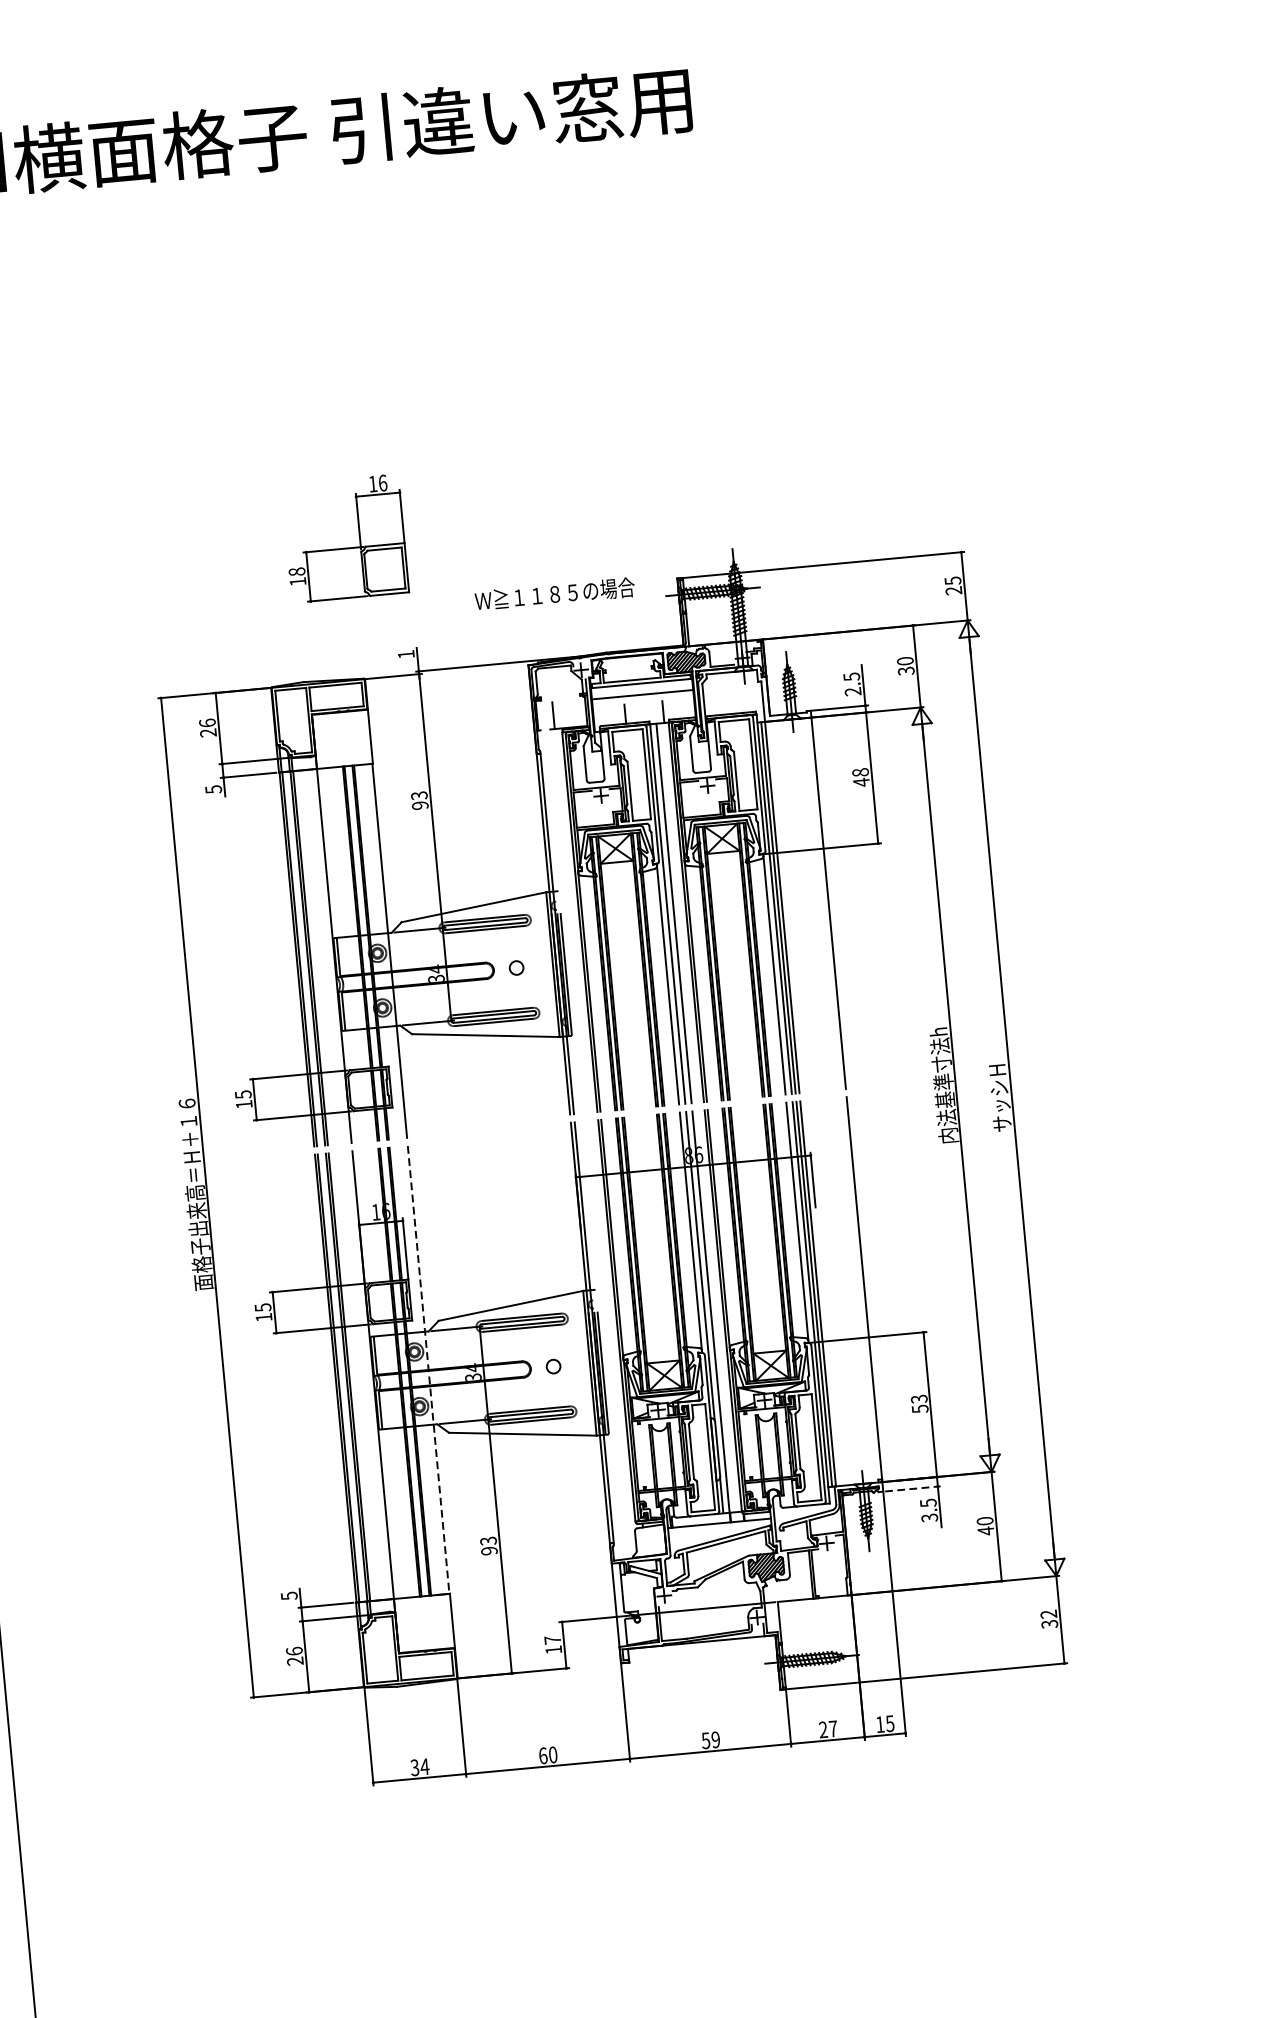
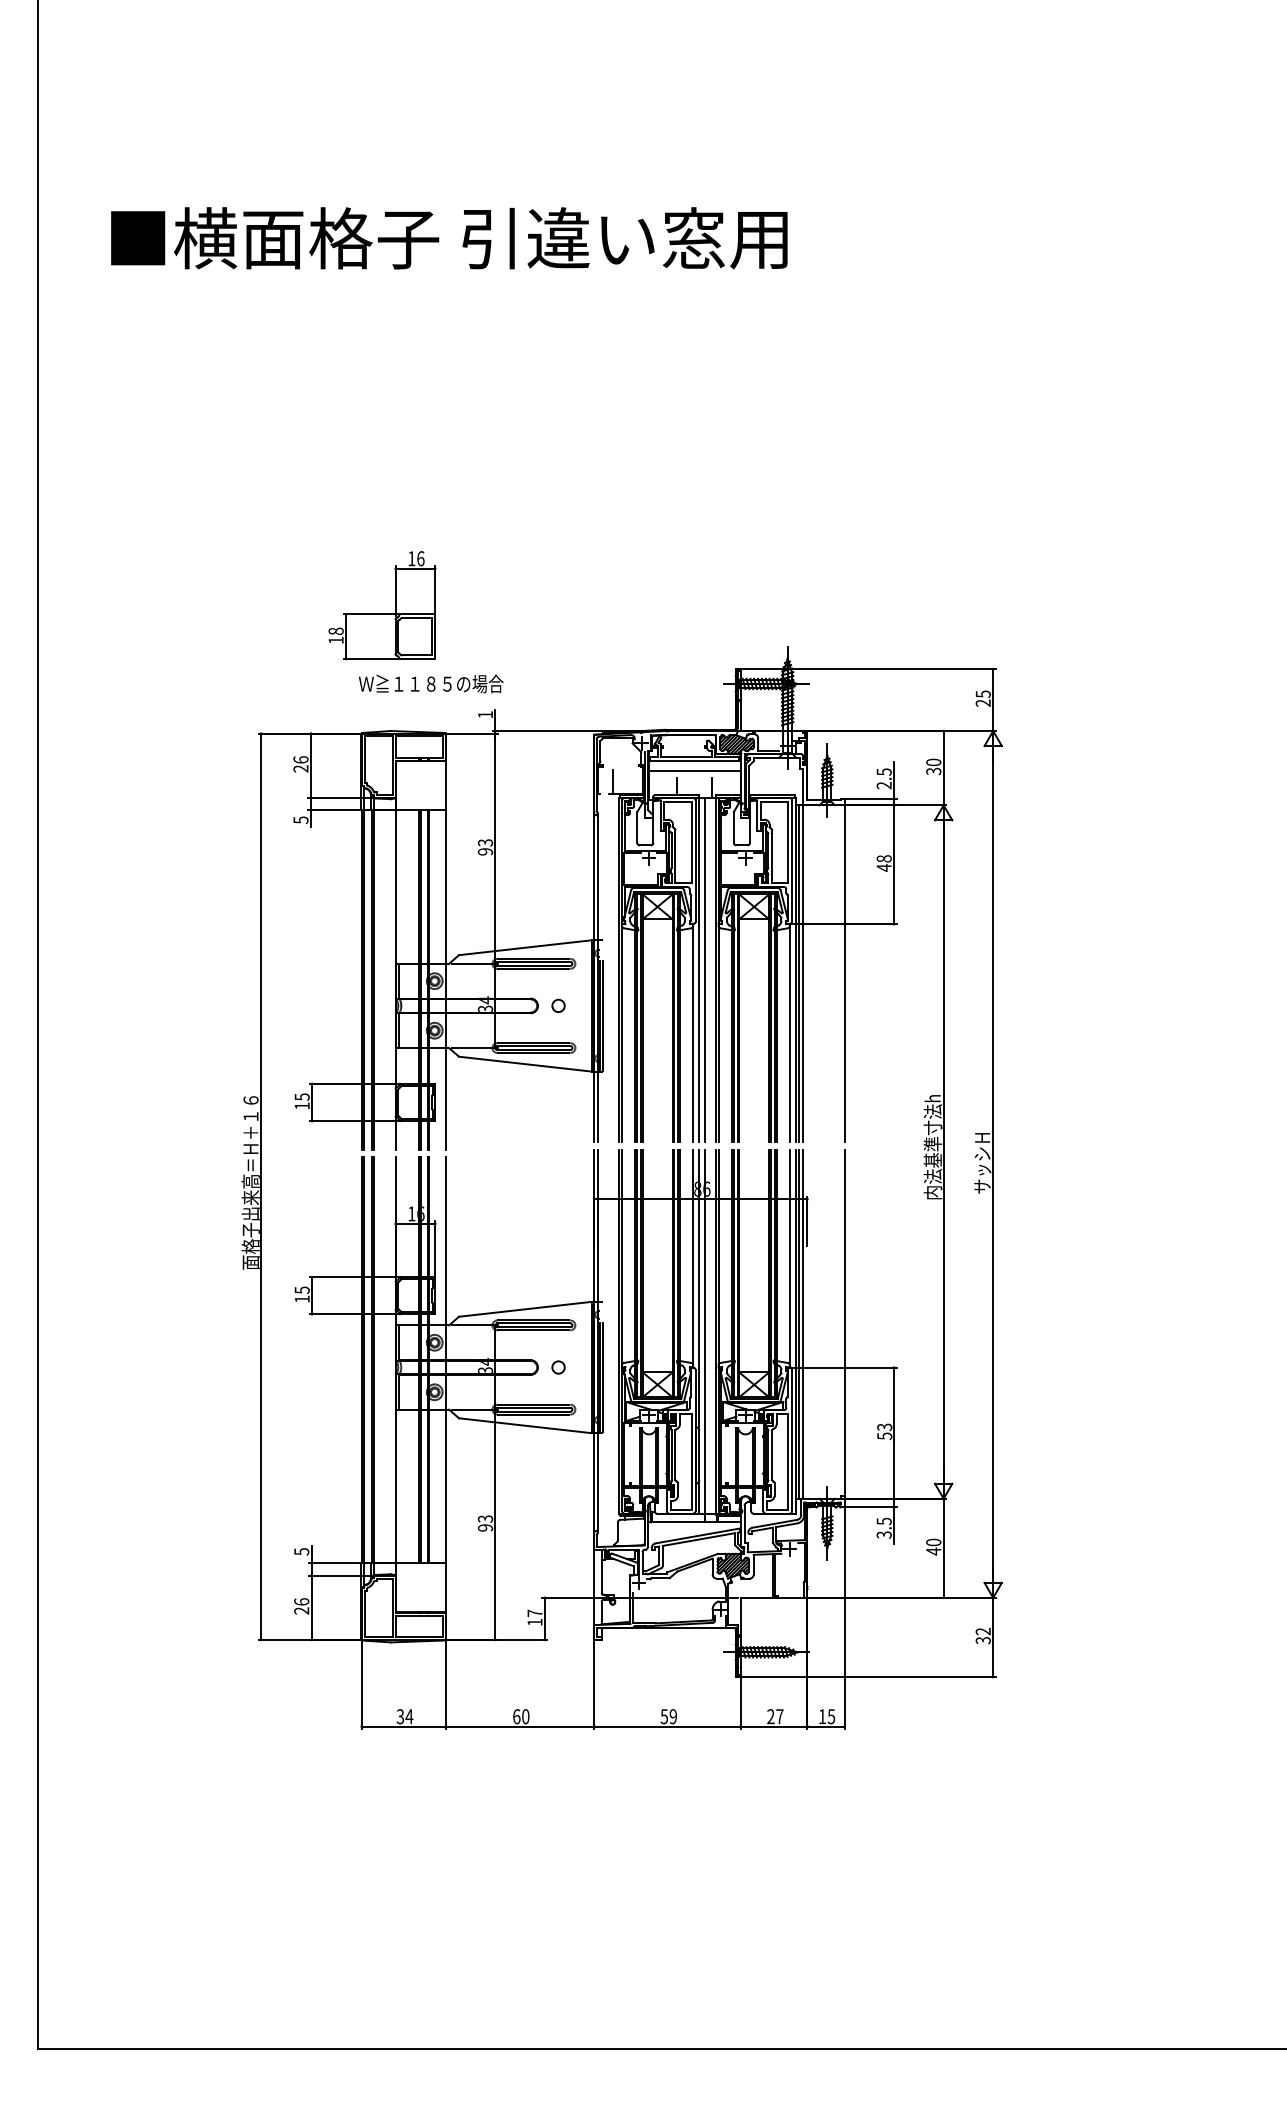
part: (346, 547) -> (382, 613), moved
text: (555, 593) -> (431, 683), moved
line: (428, 1370) -> (445, 1360), dashed -> solid
line: (912, 1488) -> (871, 1507), dashed -> solid

